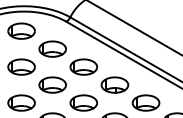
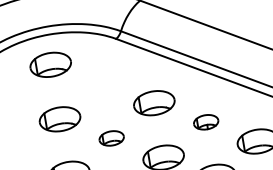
part: (52, 48) -> (102, 83), removed
part: (52, 84) -> (111, 137), size x0.6
part: (114, 84) -> (205, 121), size x0.6

